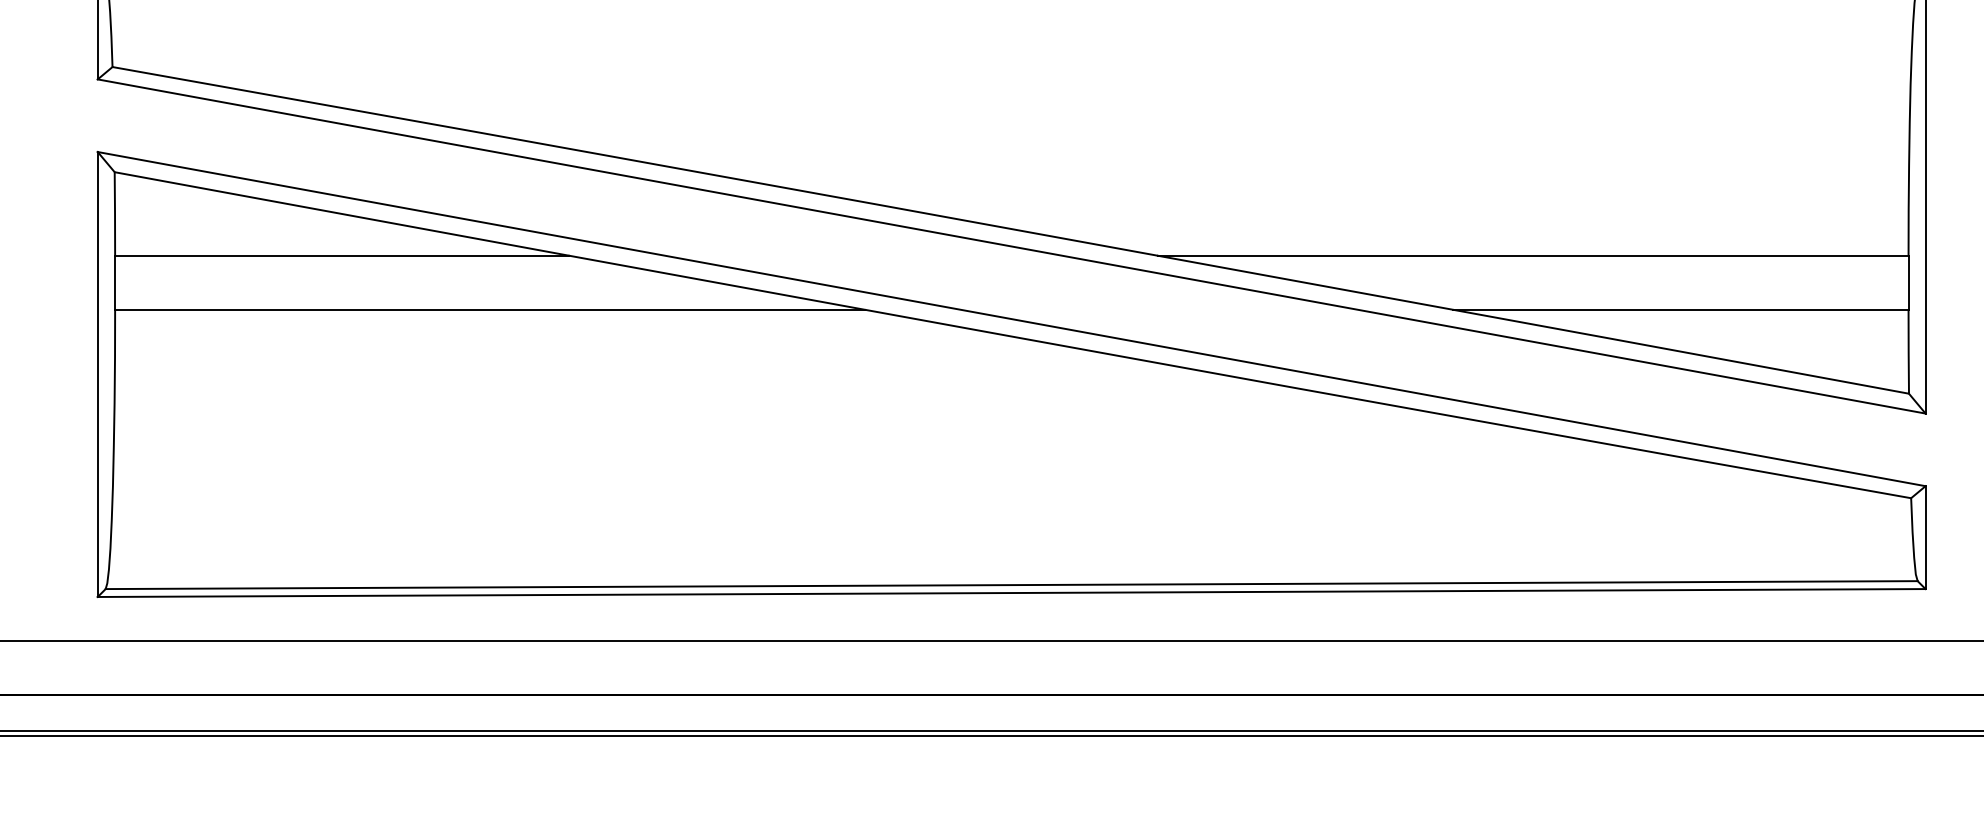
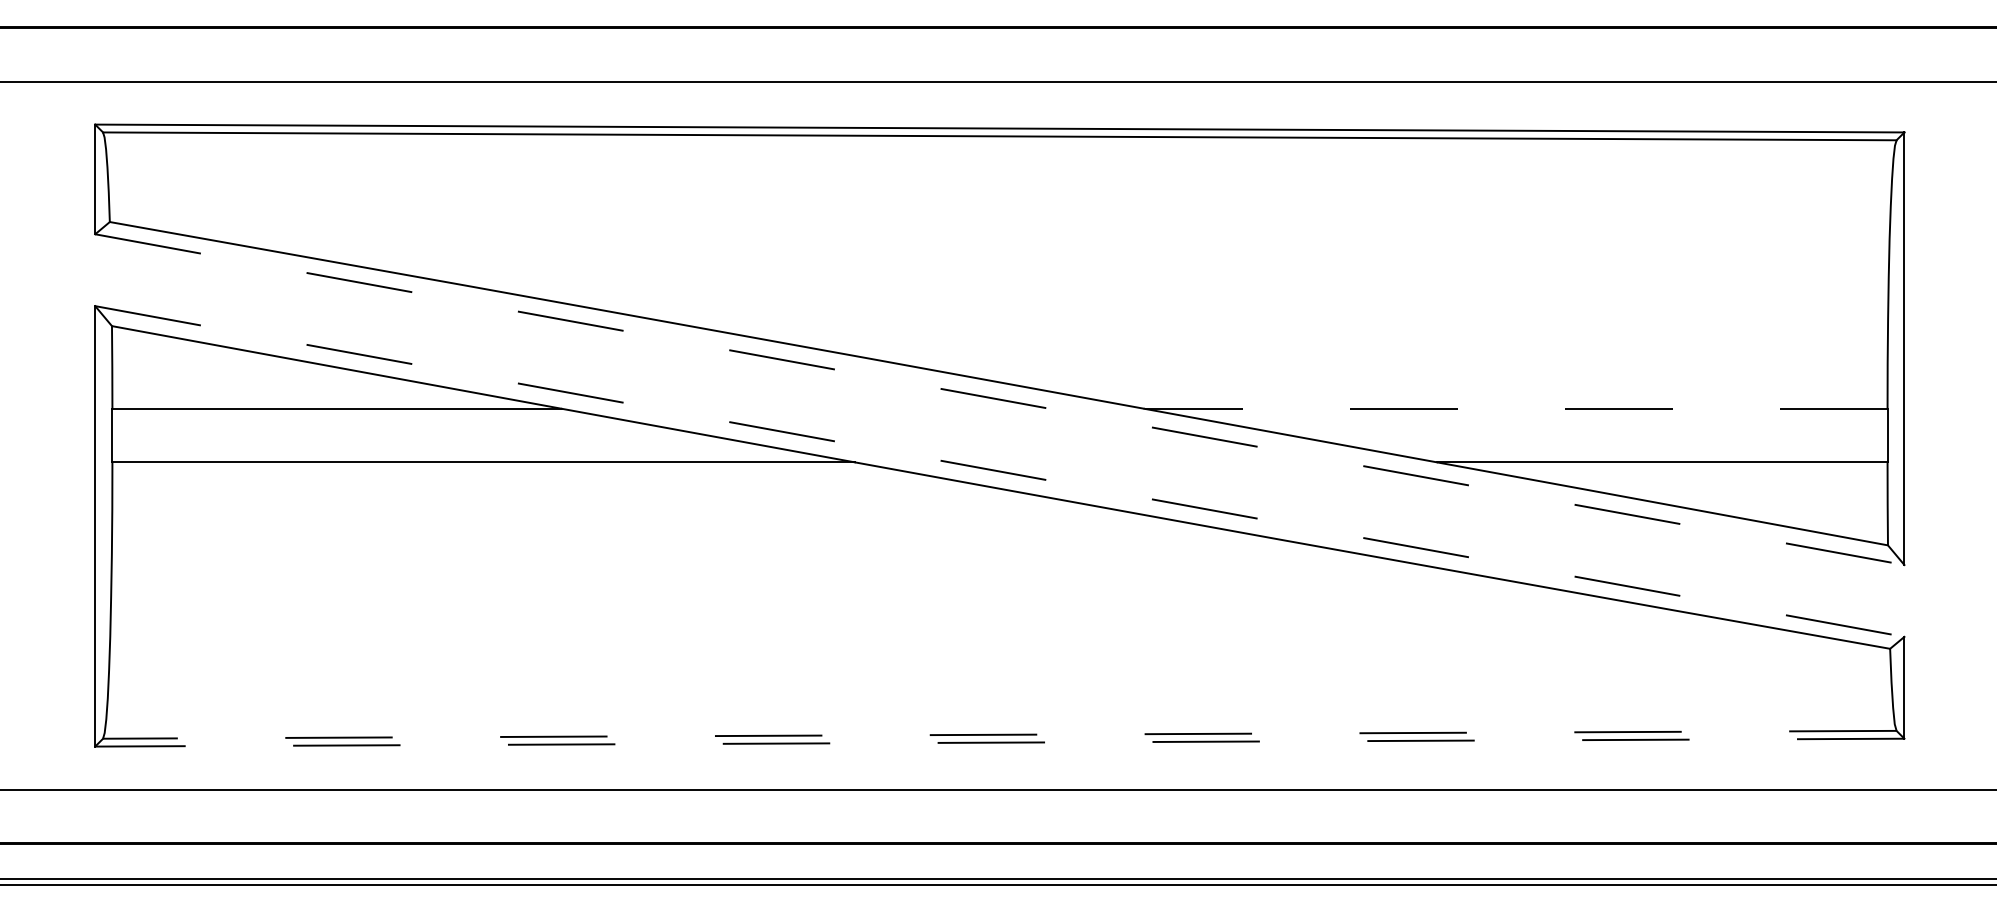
line: (1011, 246) -> (999, 399), solid -> dashed
line: (1532, 255) -> (1515, 408), solid -> dashed
line: (1011, 319) -> (999, 471), solid -> dashed
line: (1011, 584) -> (999, 734), solid -> dashed
line: (1011, 592) -> (999, 742), solid -> dashed

